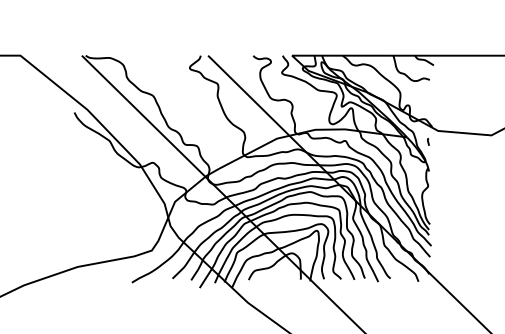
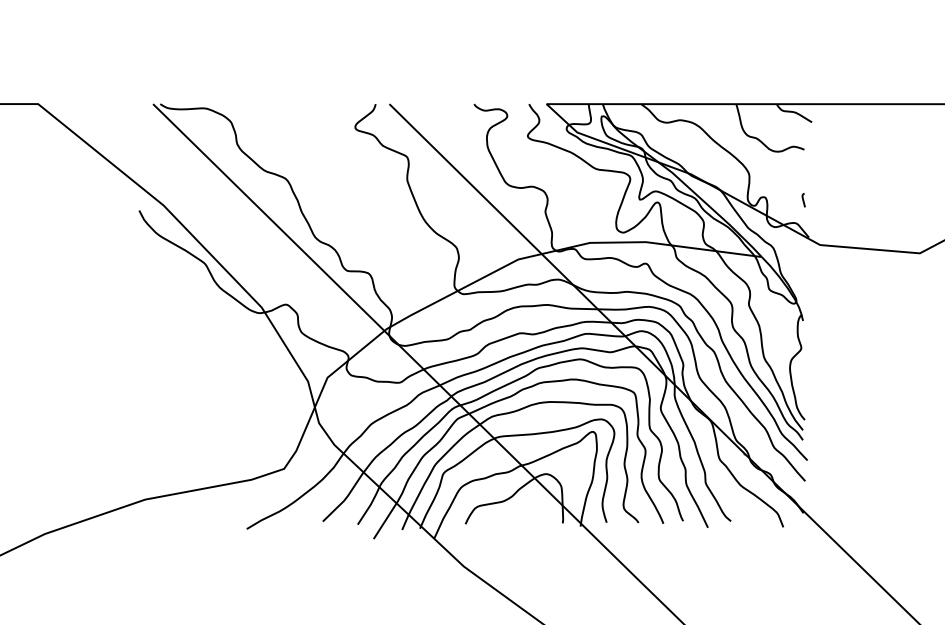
curve: (428, 141) -> (803, 199), moved

